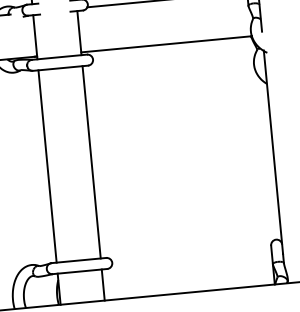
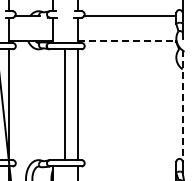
line: (168, 44) -> (128, 41), solid -> dashed
line: (273, 151) -> (182, 108), solid -> dashed
line: (46, 166) -> (64, 104), moved

